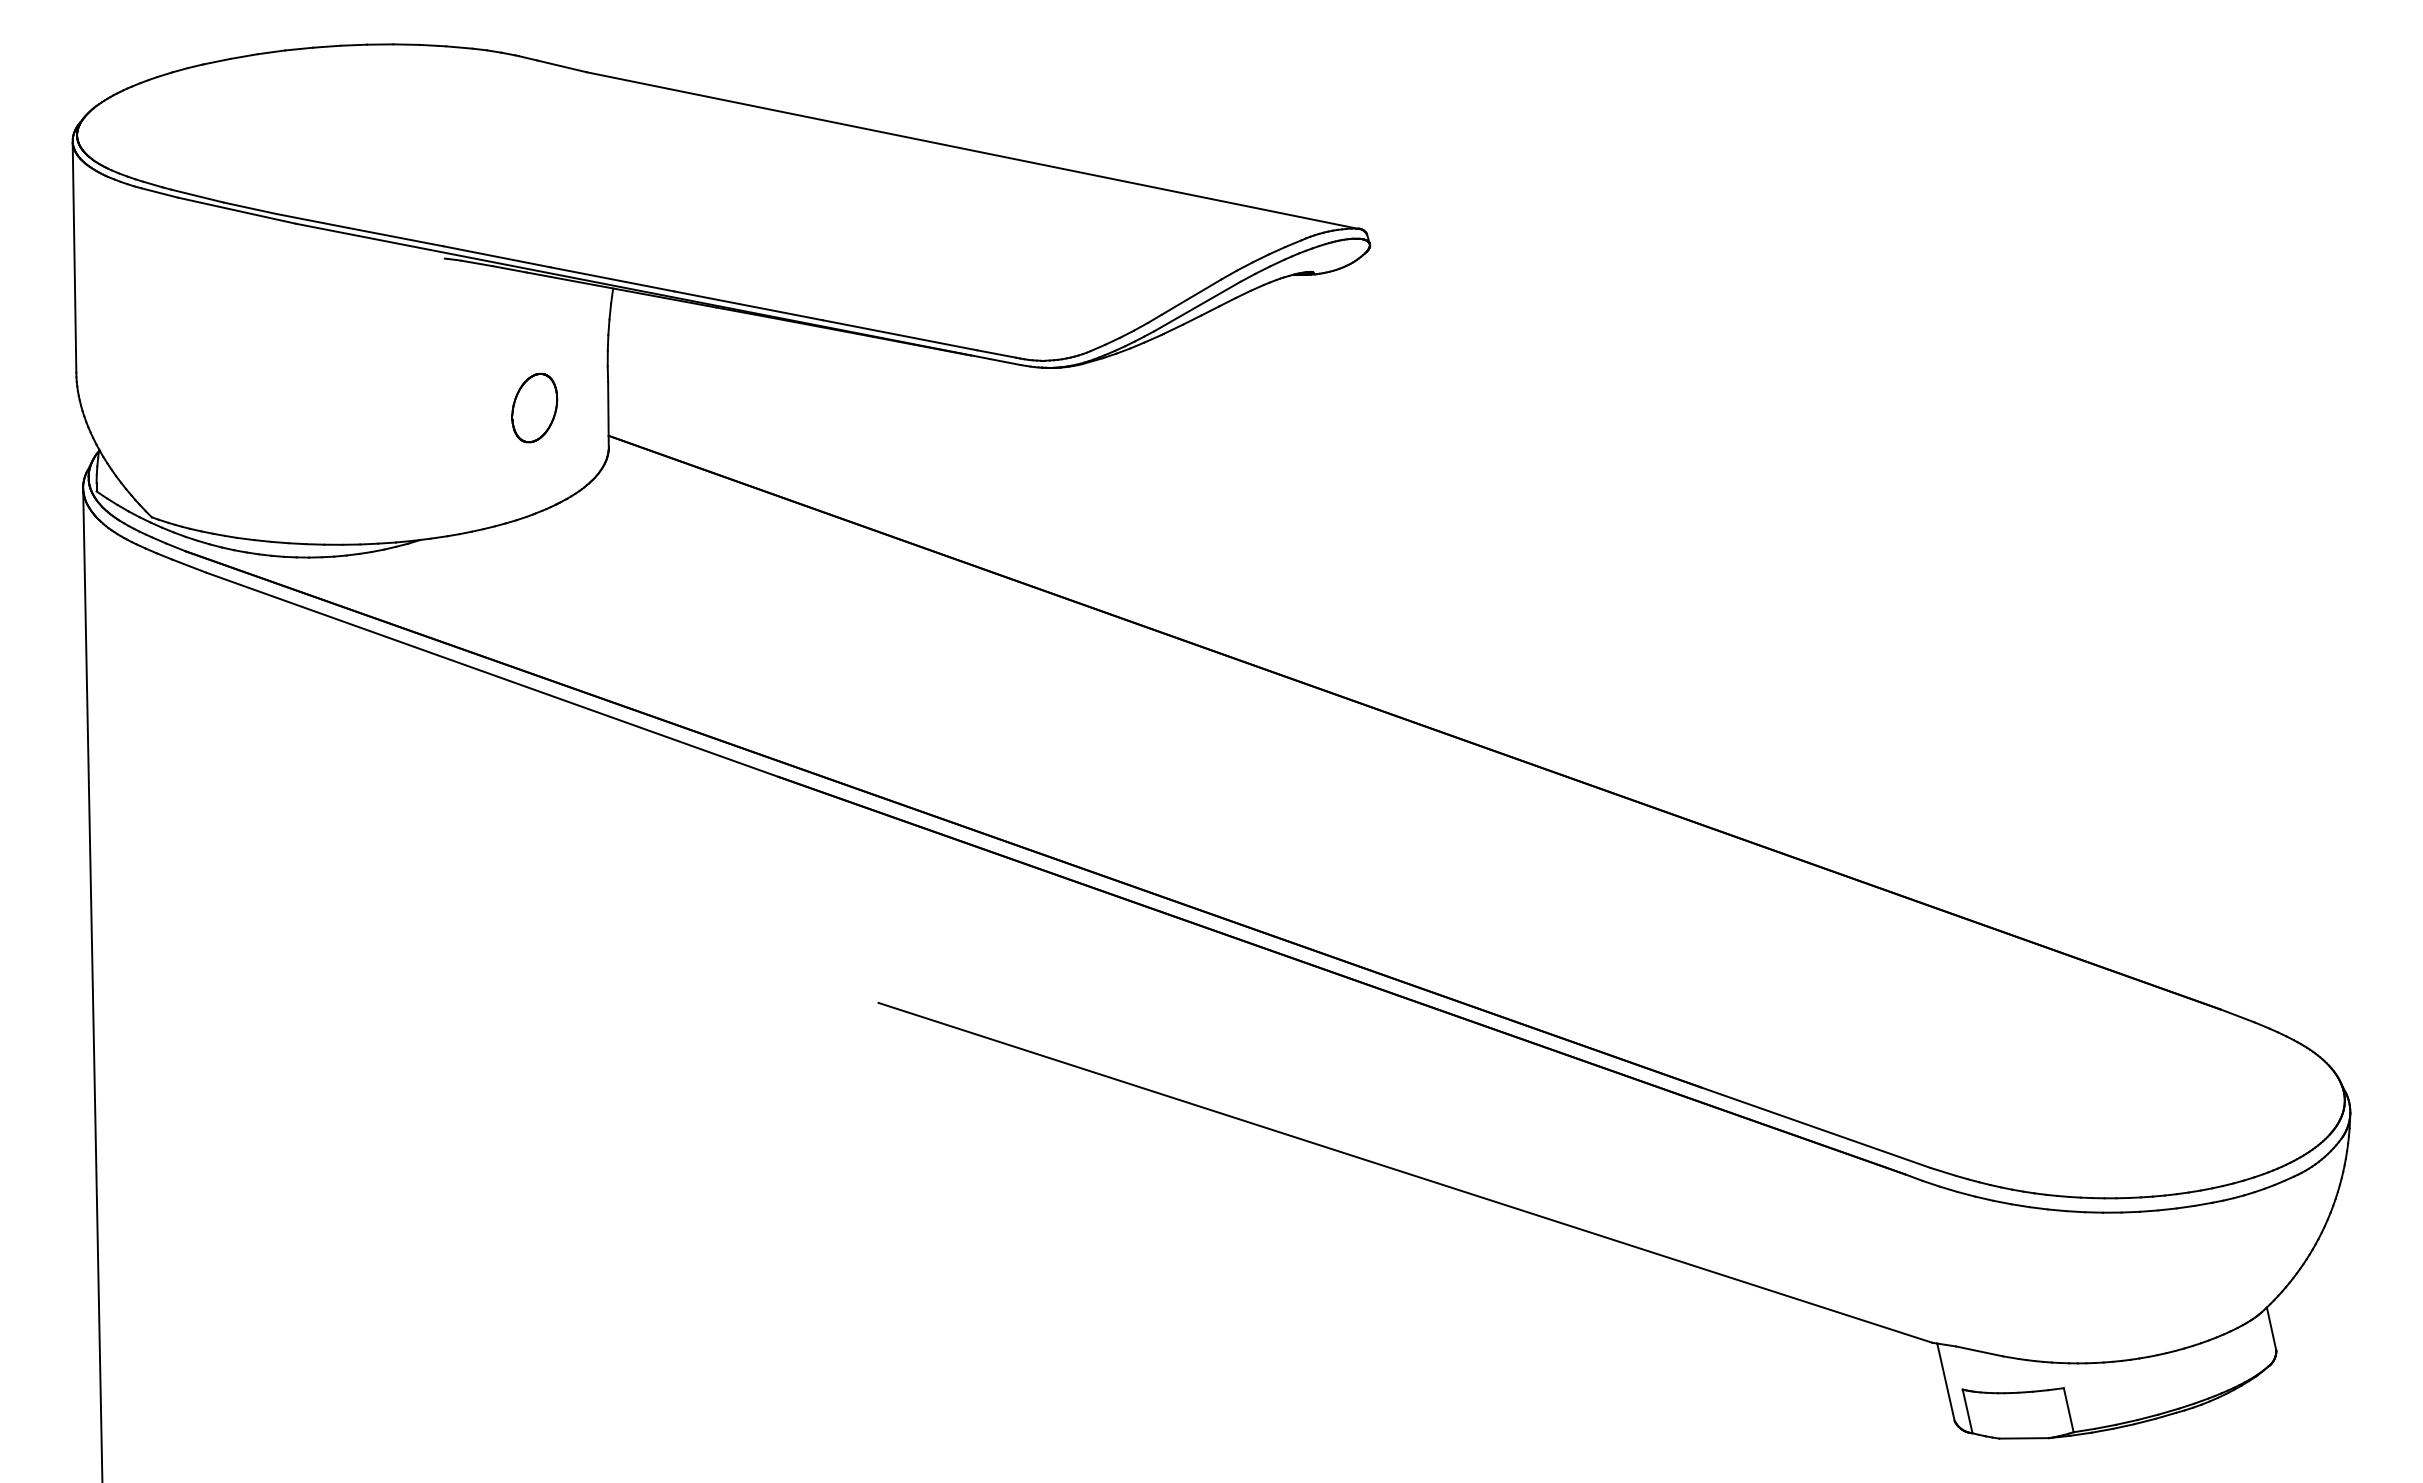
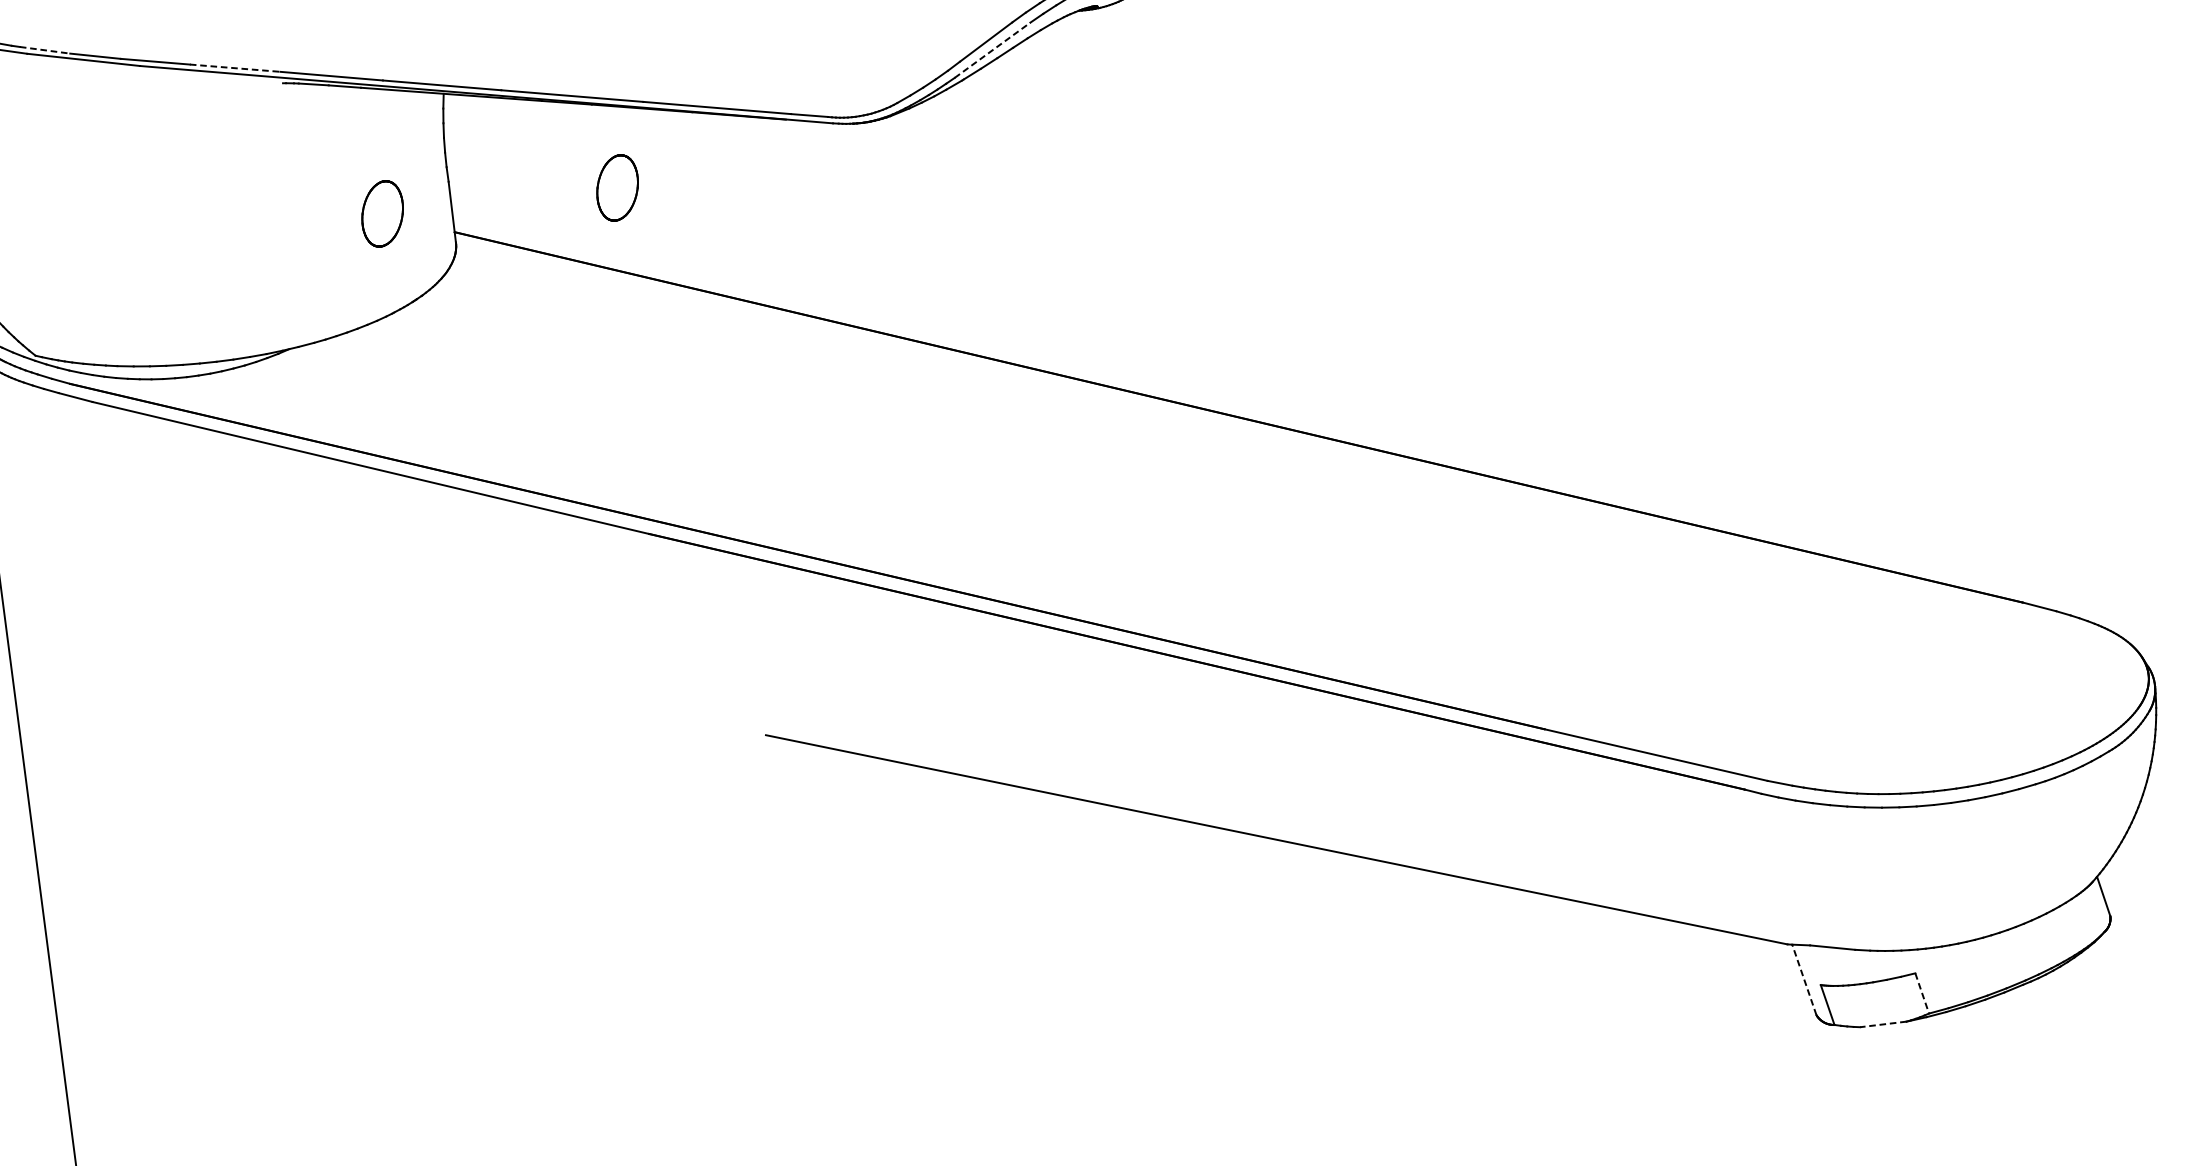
line: (197, 196) -> (45, 50), solid -> dashed
line: (396, 237) -> (235, 68), solid -> dashed
line: (1197, 306) -> (992, 50), solid -> dashed
part: (785, 407) -> (617, 187), added
line: (1945, 1382) -> (1803, 980), solid -> dashed
line: (2068, 1410) -> (1922, 993), solid -> dashed
line: (2024, 1438) -> (1883, 1024), solid -> dashed

